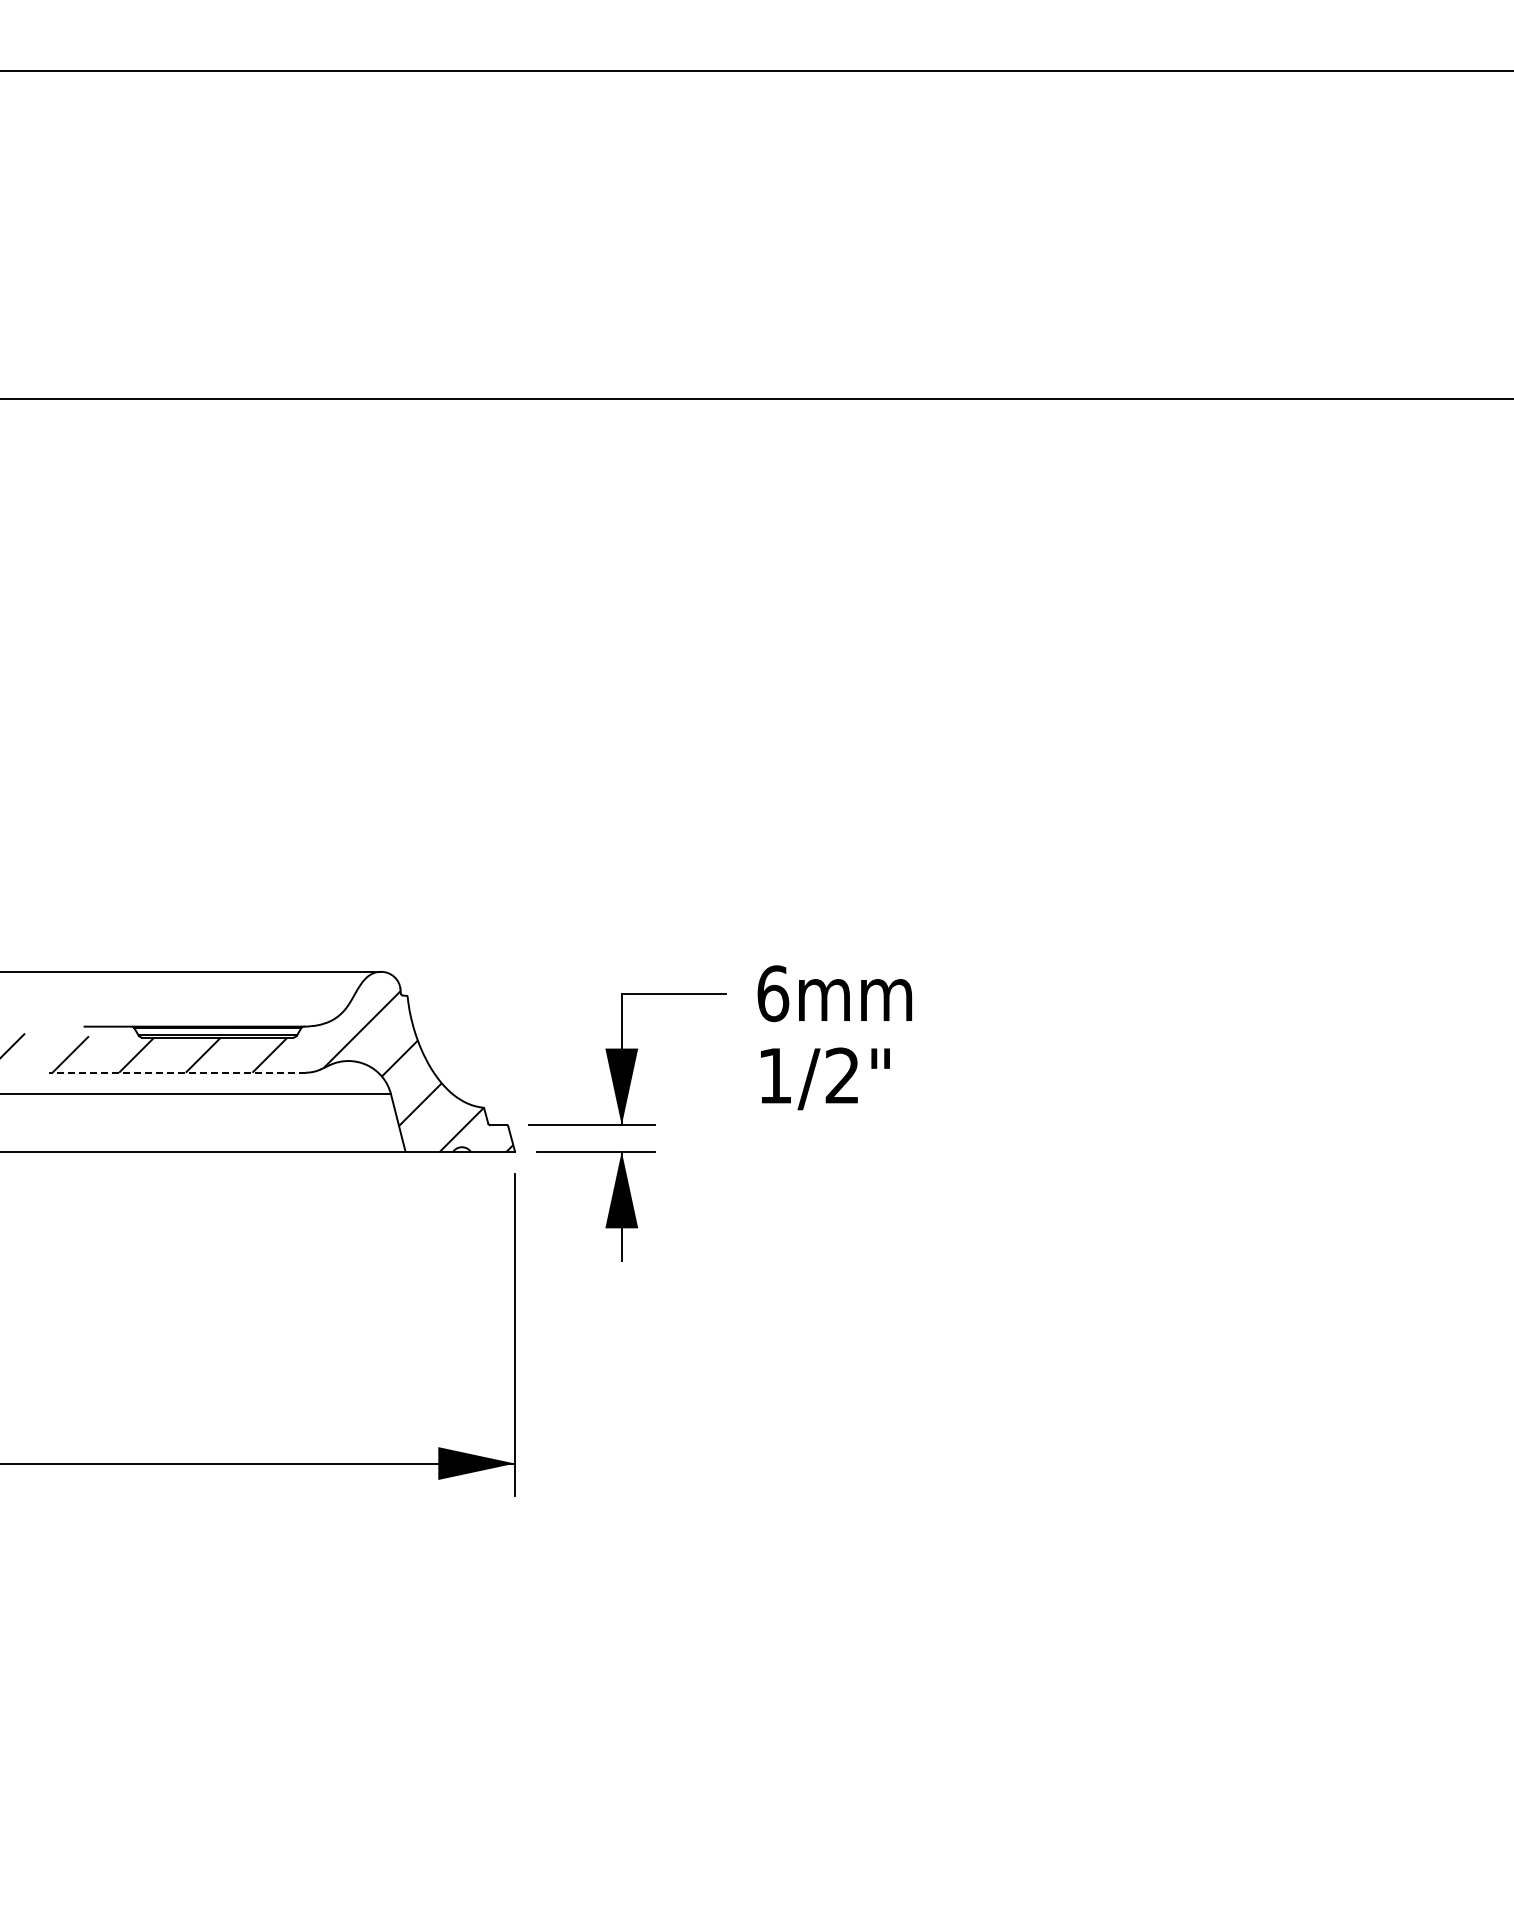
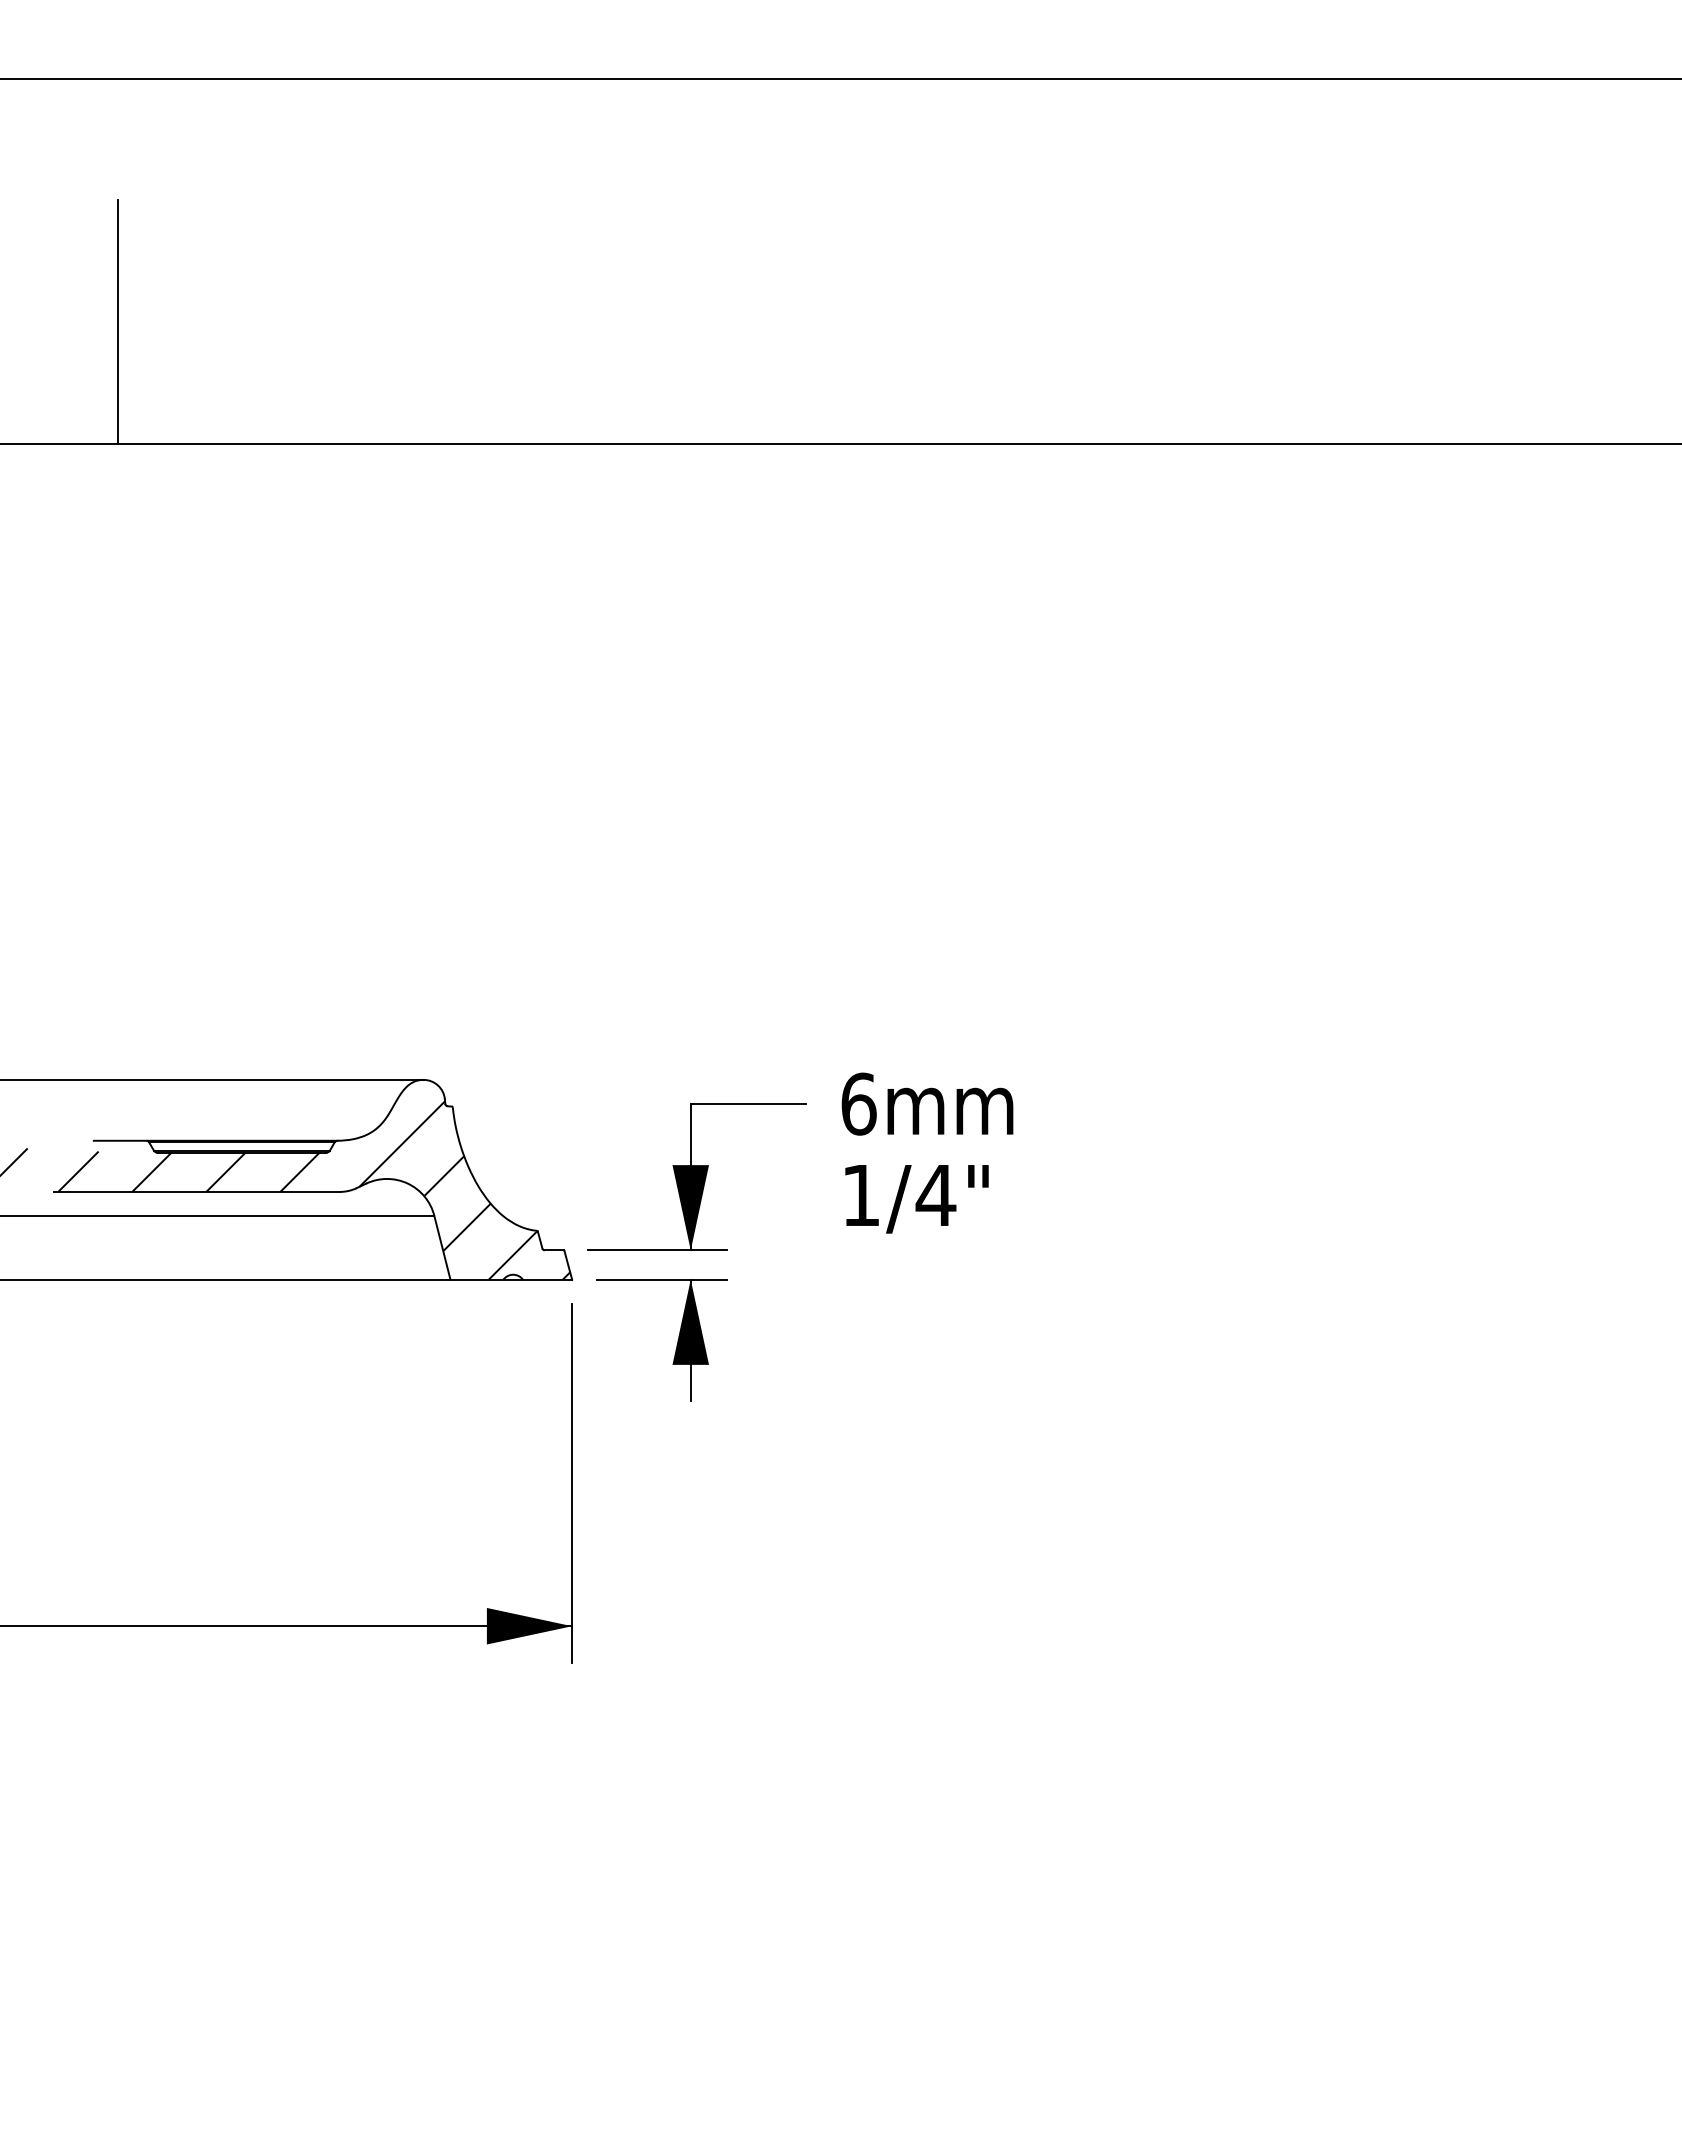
line: (106, 289) -> (118, 321), added
line: (177, 1072) -> (197, 1191), dashed -> solid
text: (842, 1075) -> (935, 1195), 1/2" -> 1/4"

